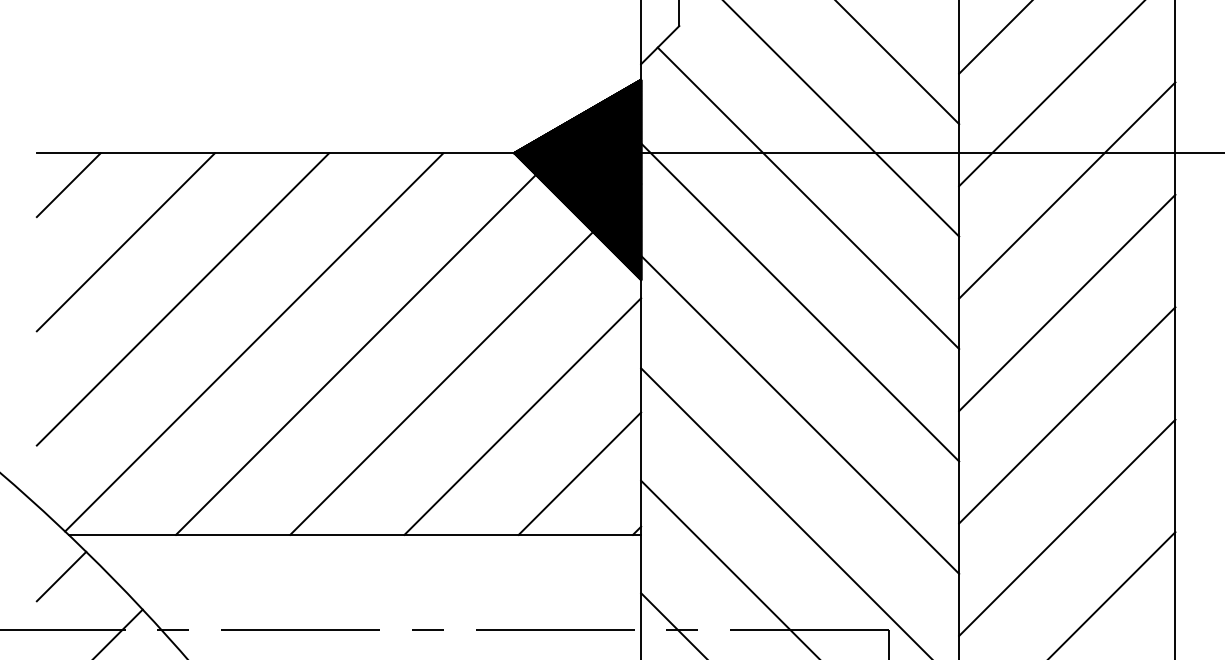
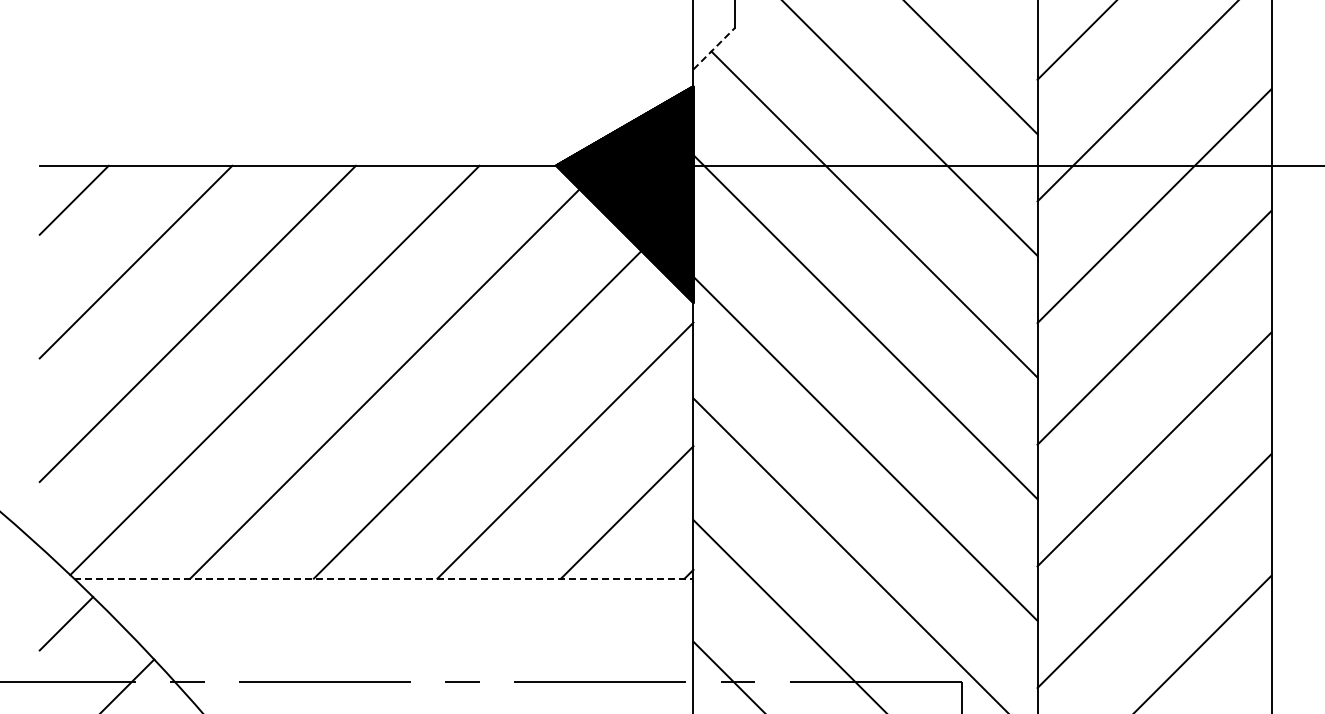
line: (660, 44) -> (714, 48), solid -> dashed
line: (354, 534) -> (383, 578), solid -> dashed

